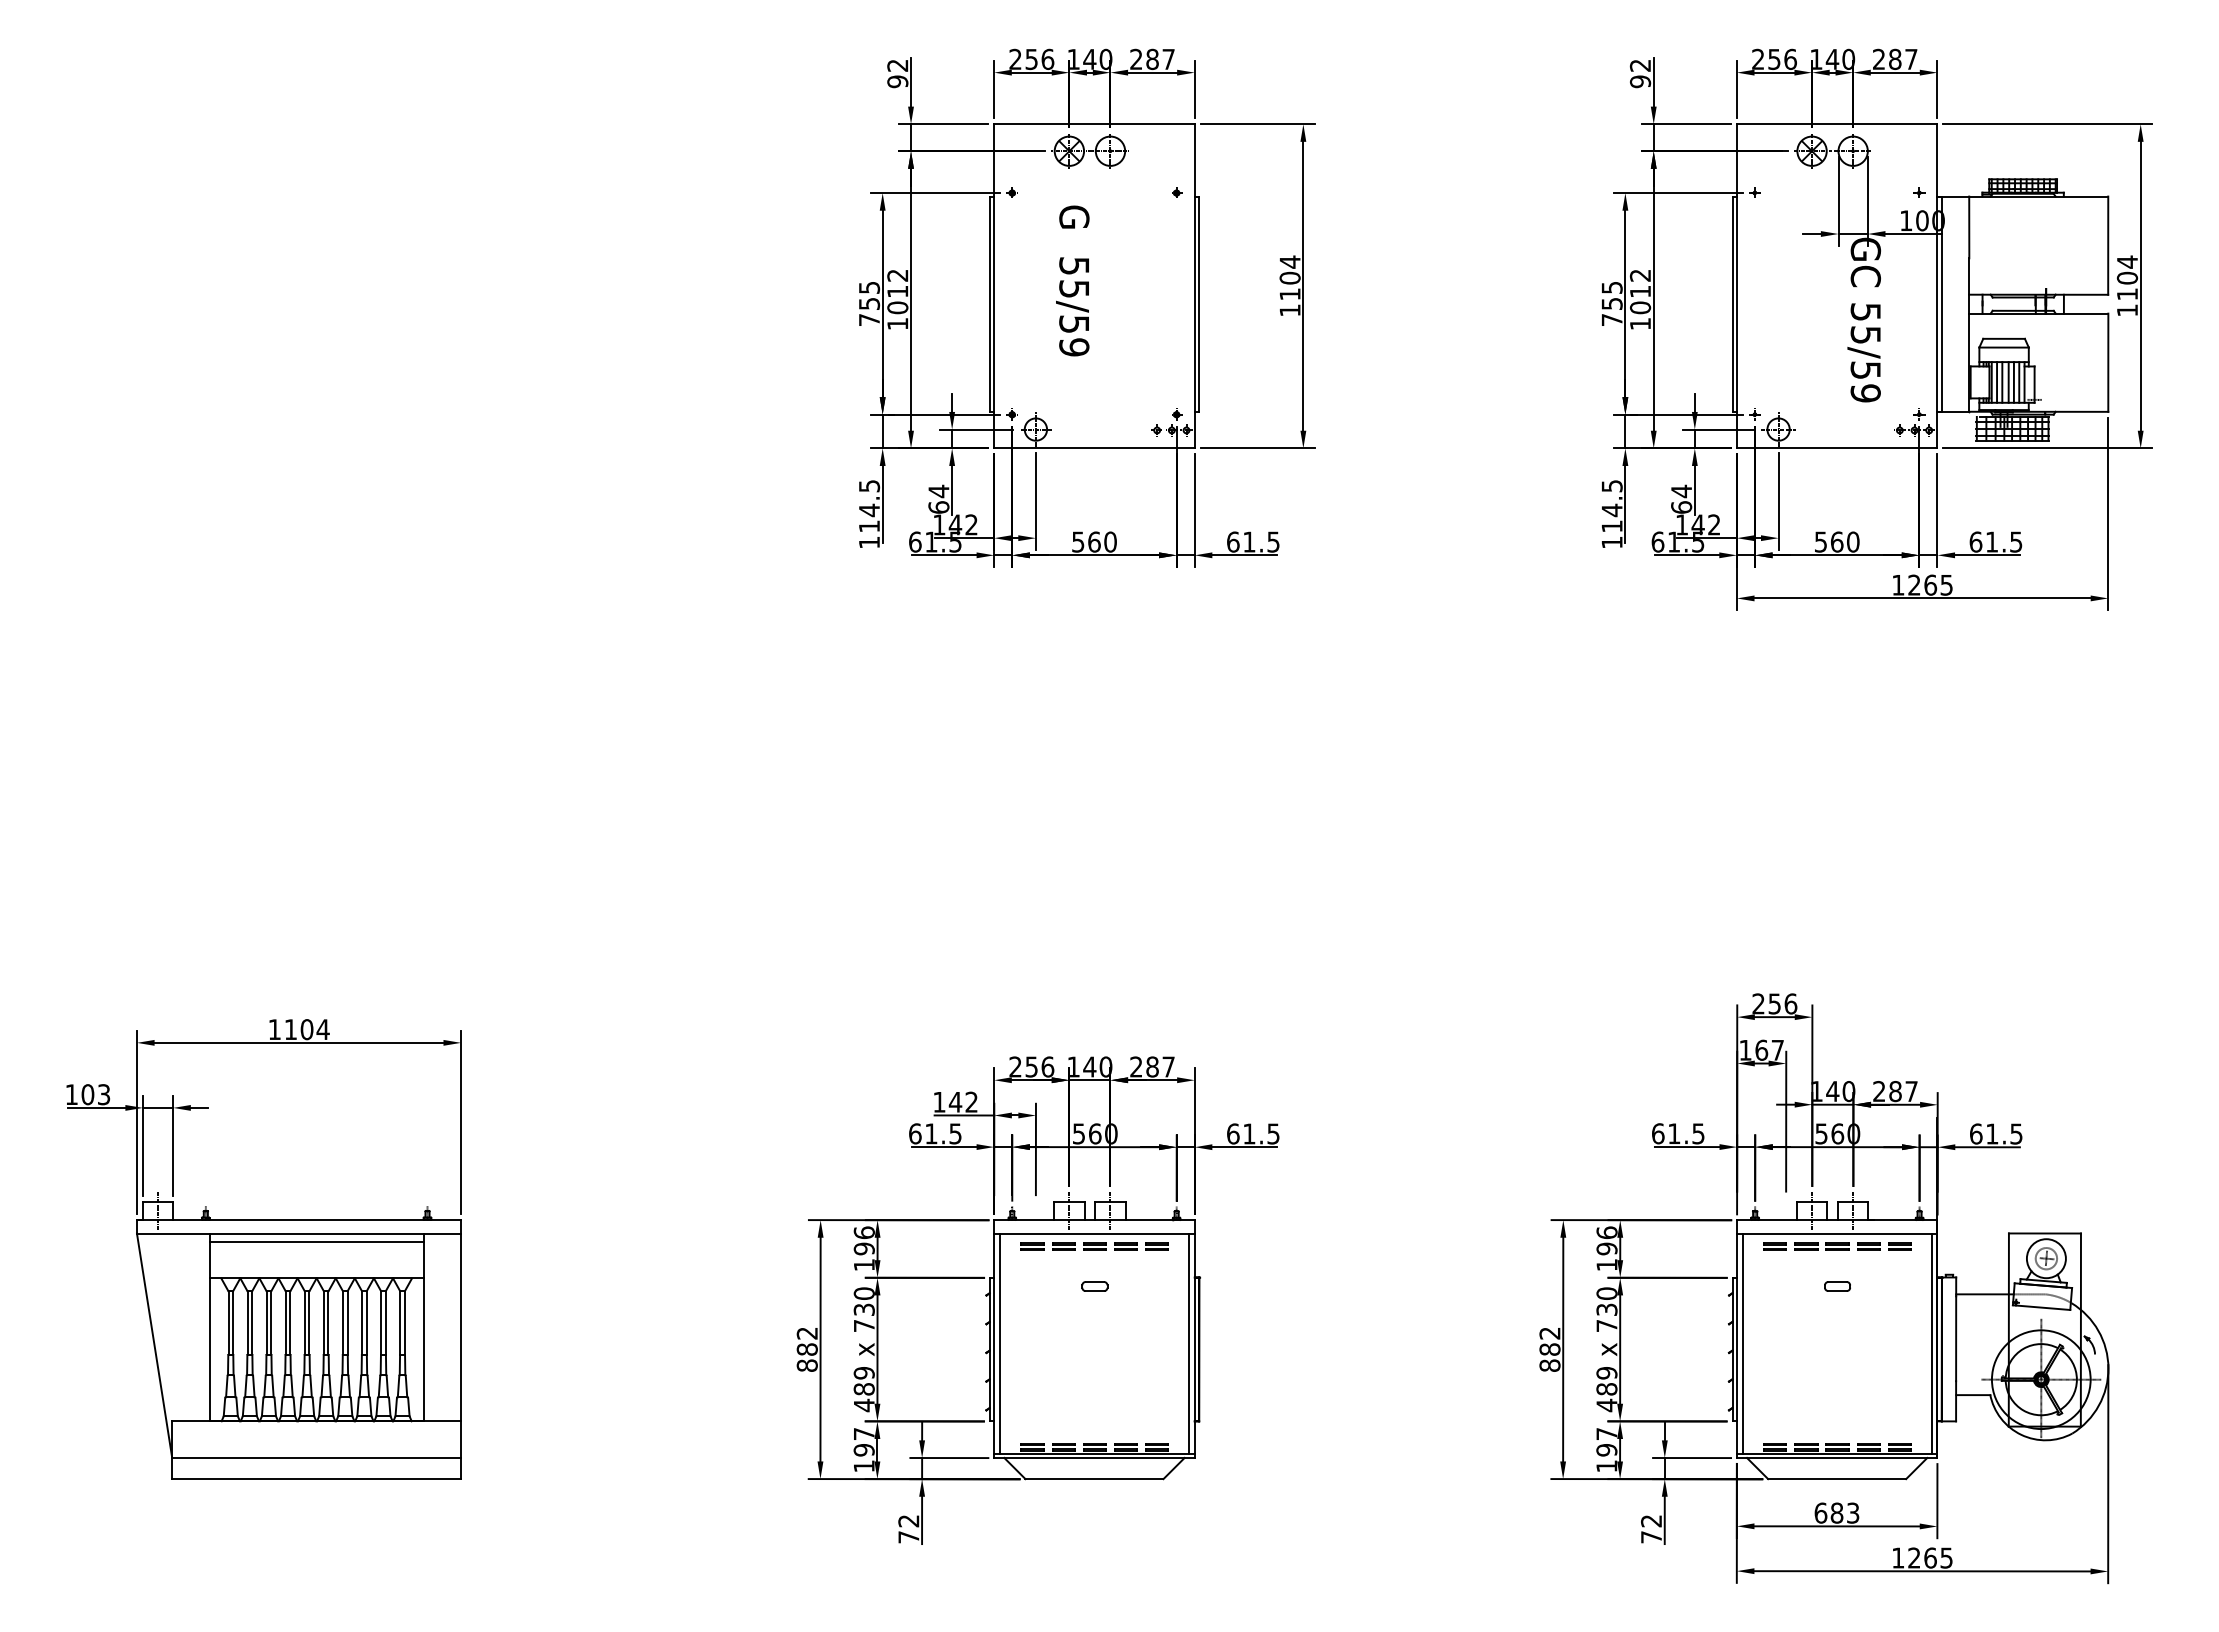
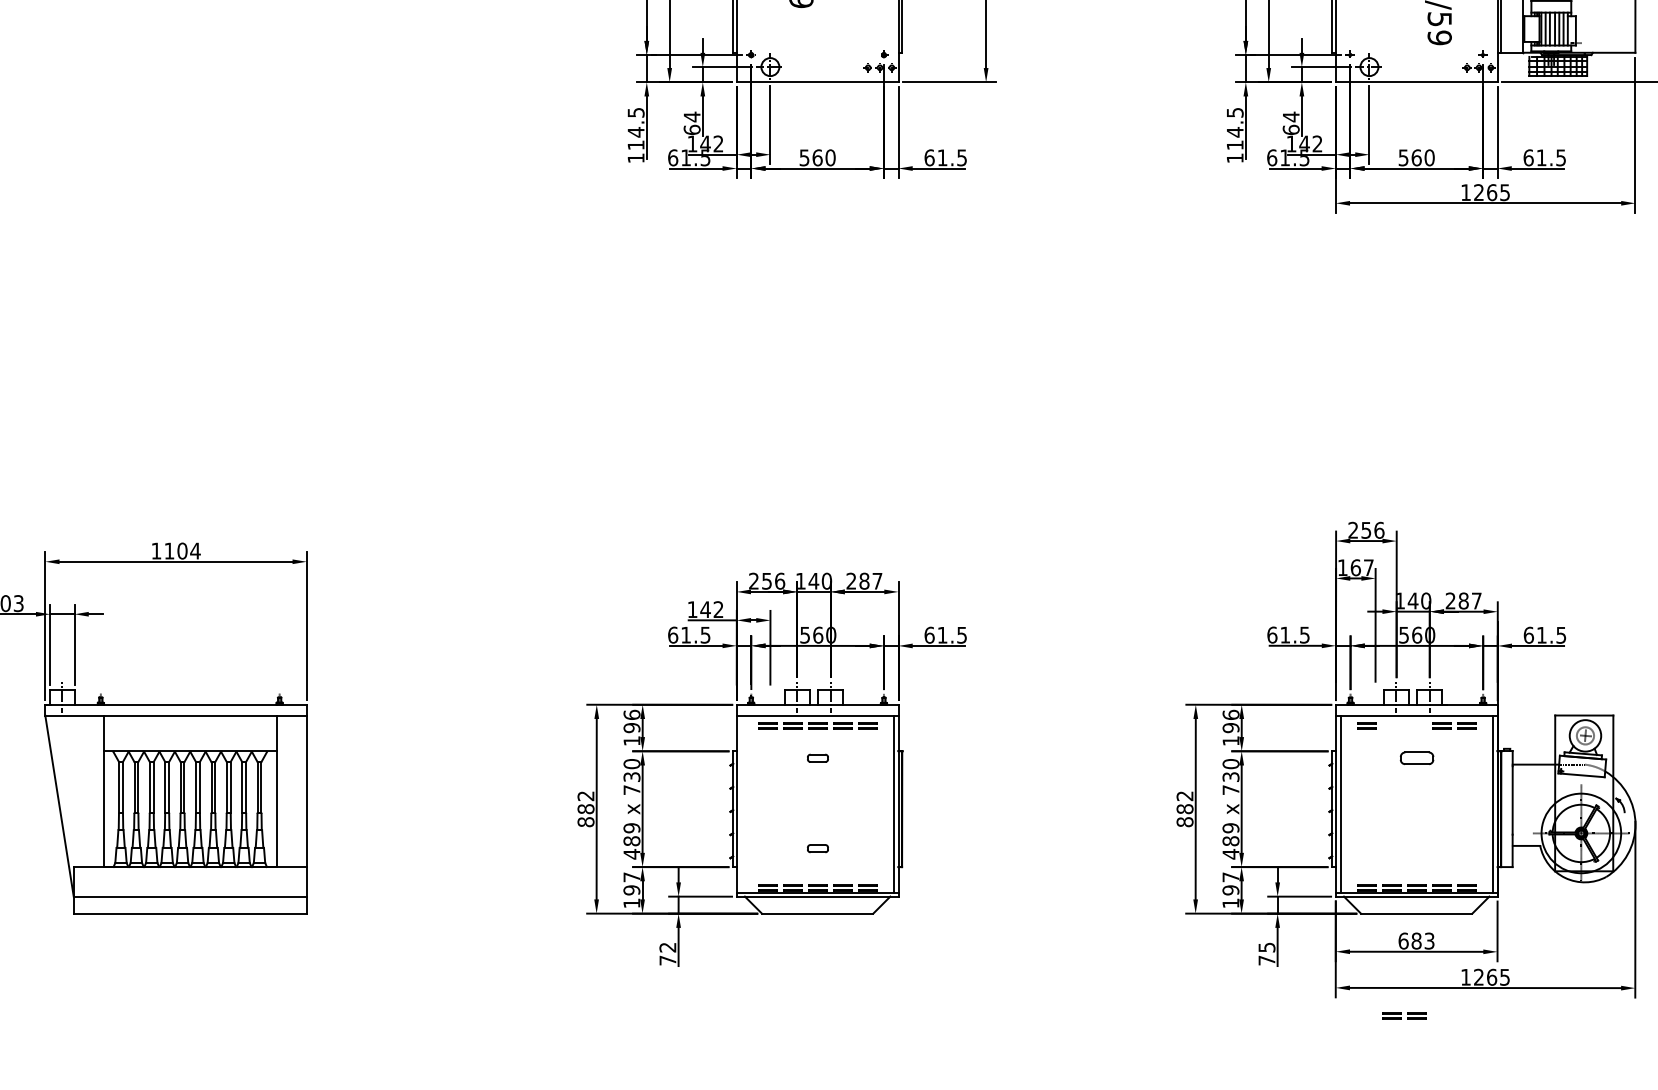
line: (316, 1242) -> (190, 722), removed
part: (1821, 1246) -> (1404, 1015), moved
part: (1837, 1286) -> (1416, 758), size x1.6
line: (1000, 1343) -> (741, 804), removed
part: (1094, 1398) -> (817, 848), added
text: (1651, 1521) -> (1266, 947), 72 -> 75

